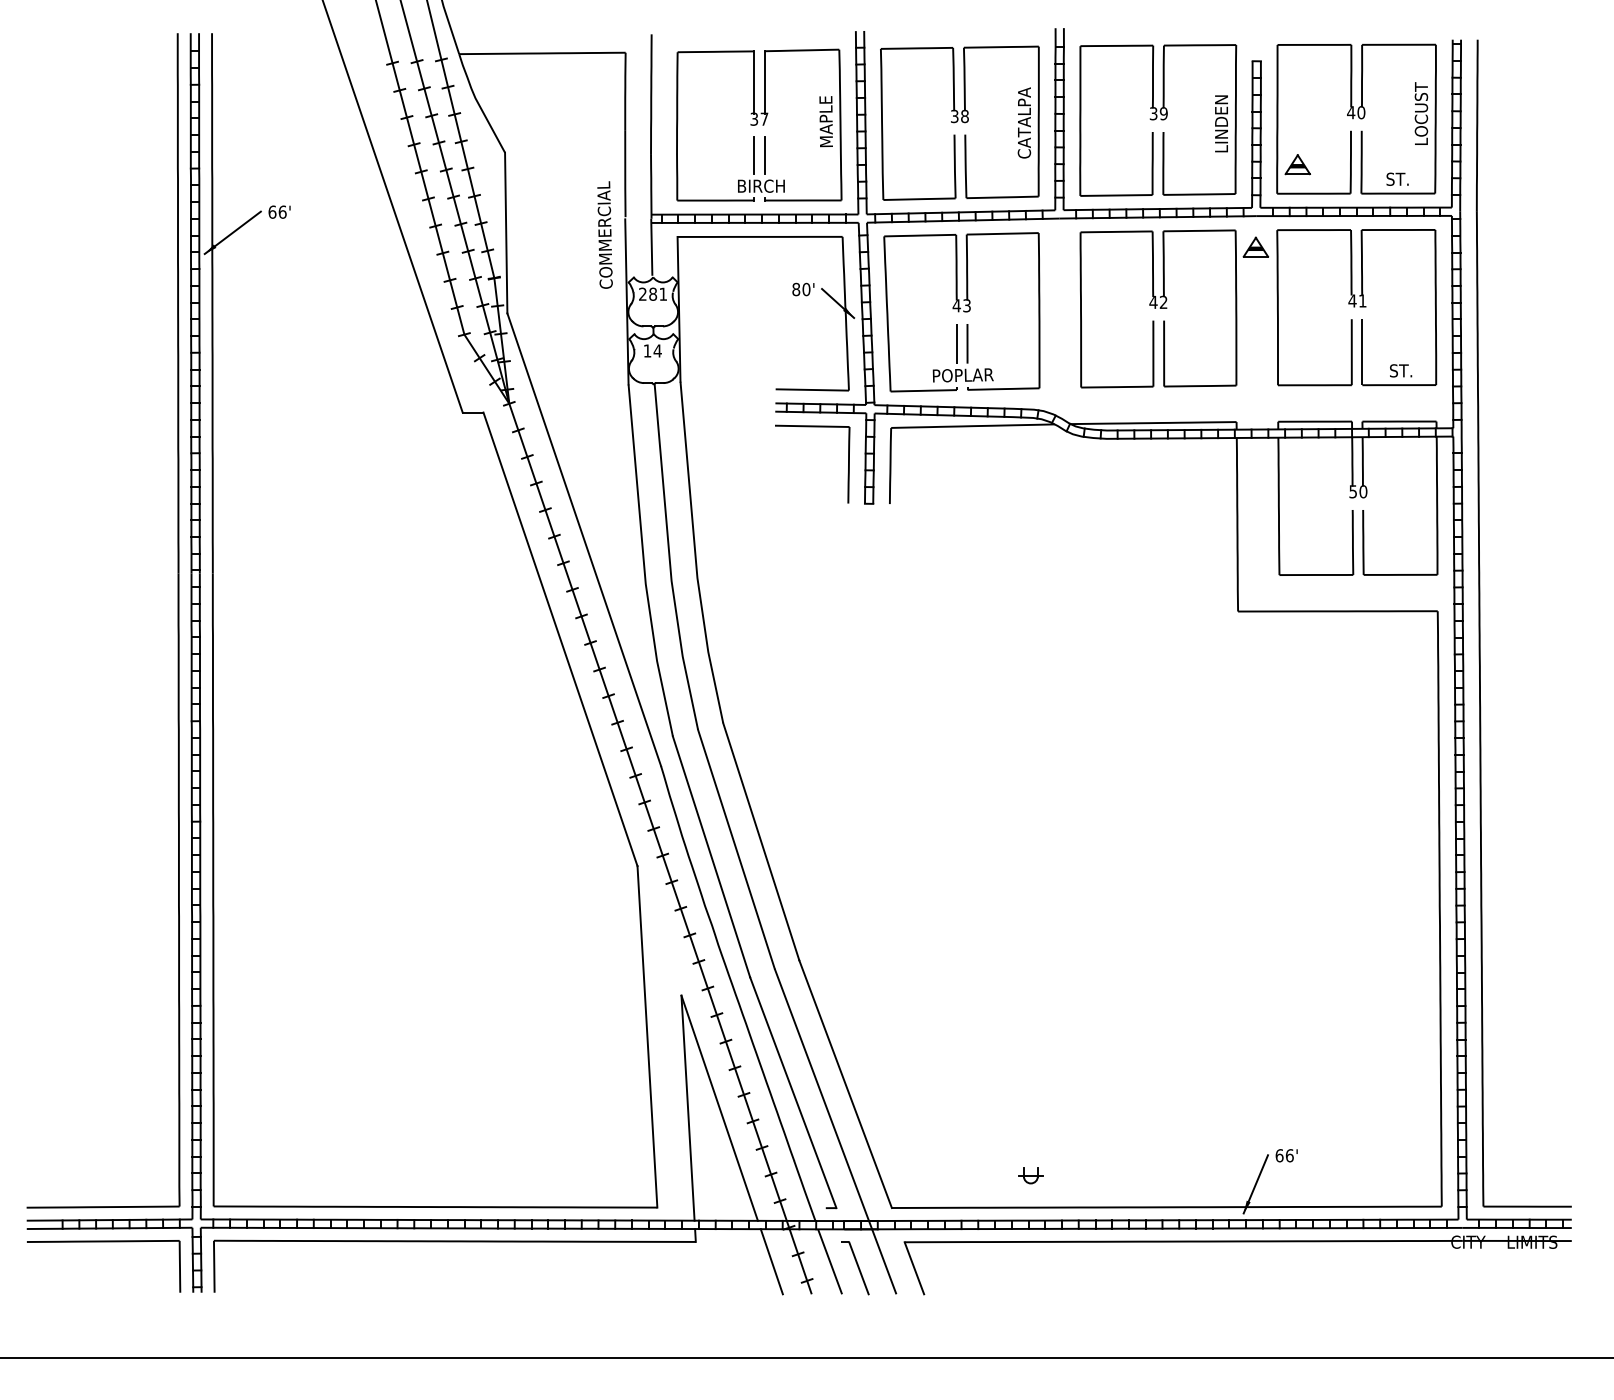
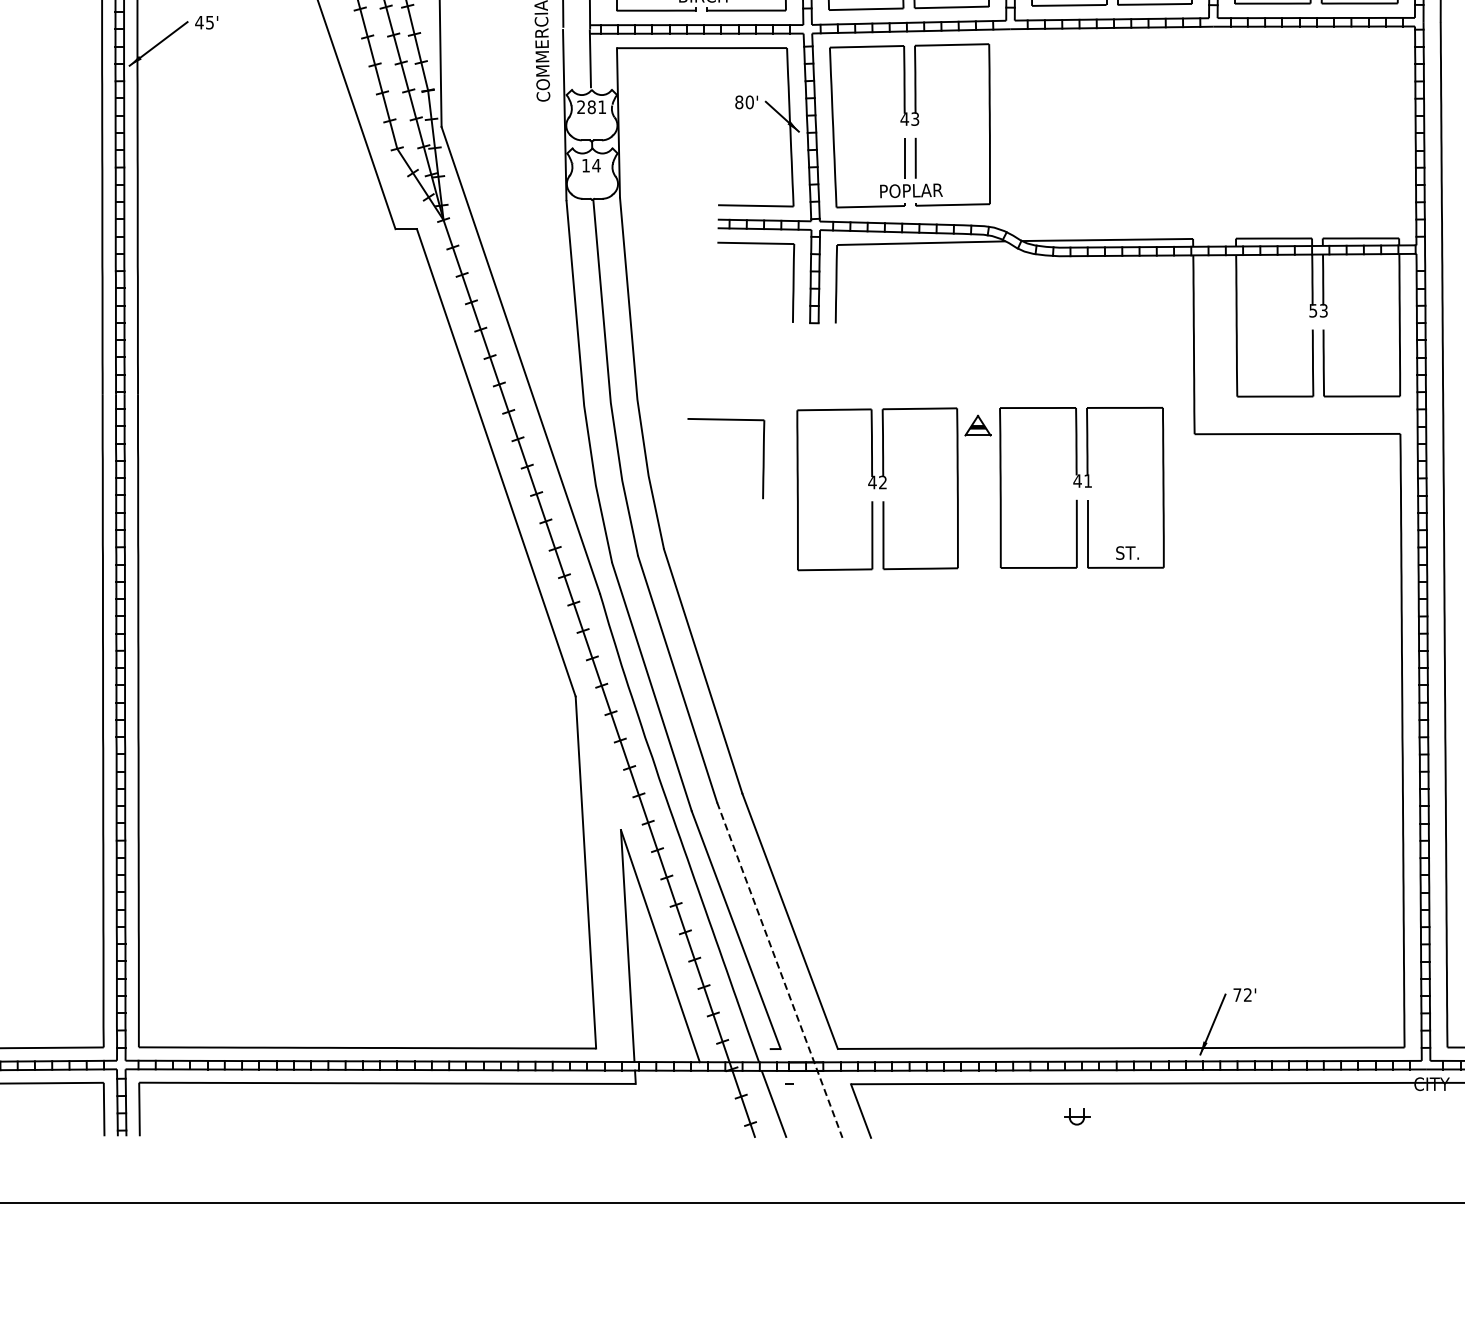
text: (277, 211) -> (204, 21), 66' -> 45'
part: (1277, 308) -> (1000, 488), moved
text: (1363, 491) -> (1323, 310), 50 -> 53
part: (783, 598) -> (726, 420), added
line: (835, 1131) -> (779, 970), solid -> dashed
text: (1284, 1155) -> (1242, 994), 66' -> 72'
part: (1030, 1175) -> (1076, 1116), moved
line: (771, 1261) -> (713, 1104), removed
line: (858, 1268) -> (803, 1111), removed

